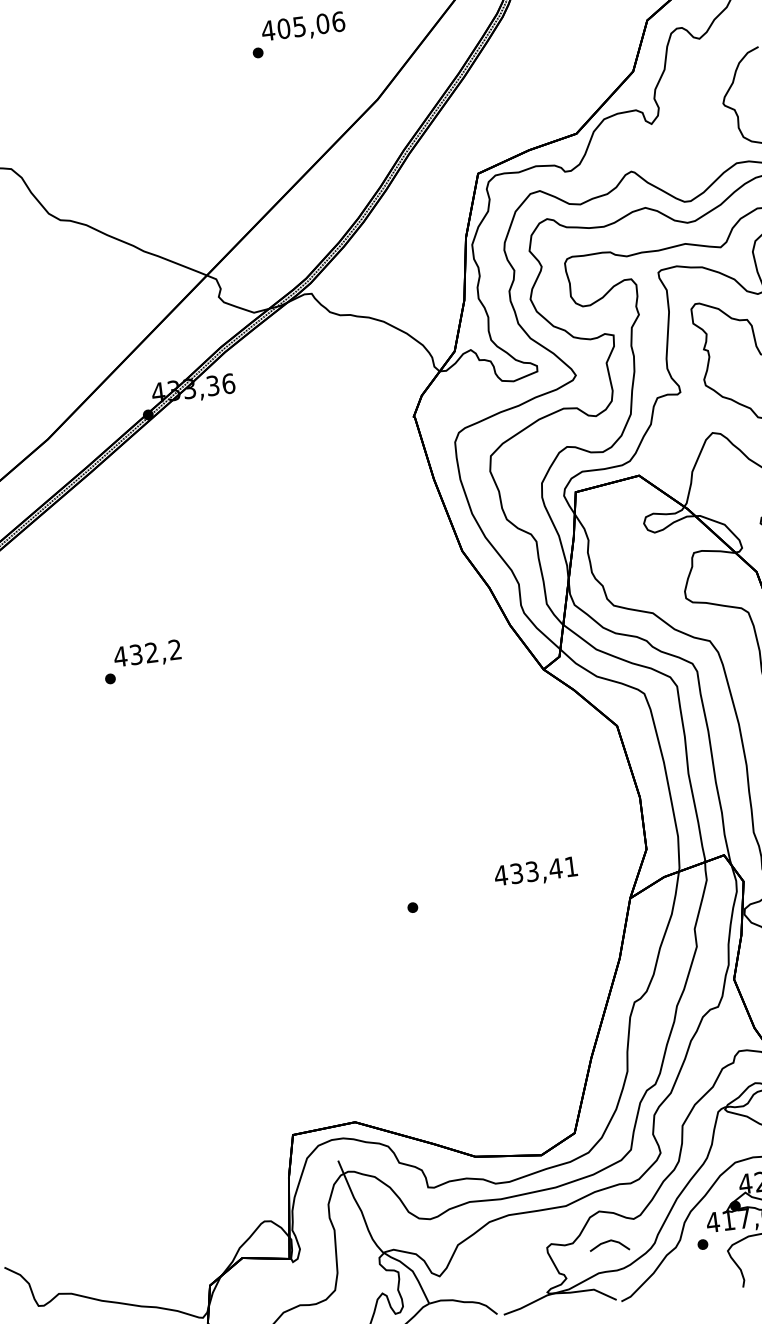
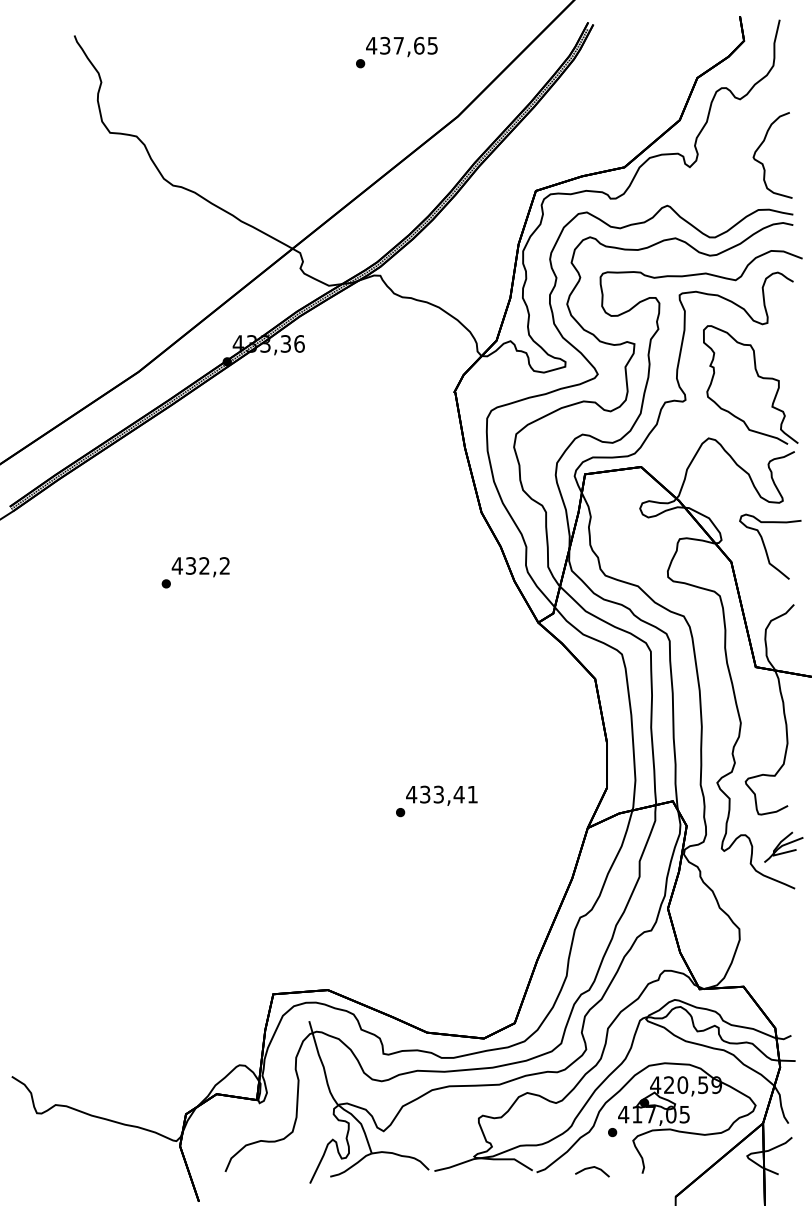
text: (311, 24) -> (409, 45), 405,06 -> 437,65
text: (535, 872) -> (441, 795), moved
line: (609, 1242) -> (592, 1168), moved

